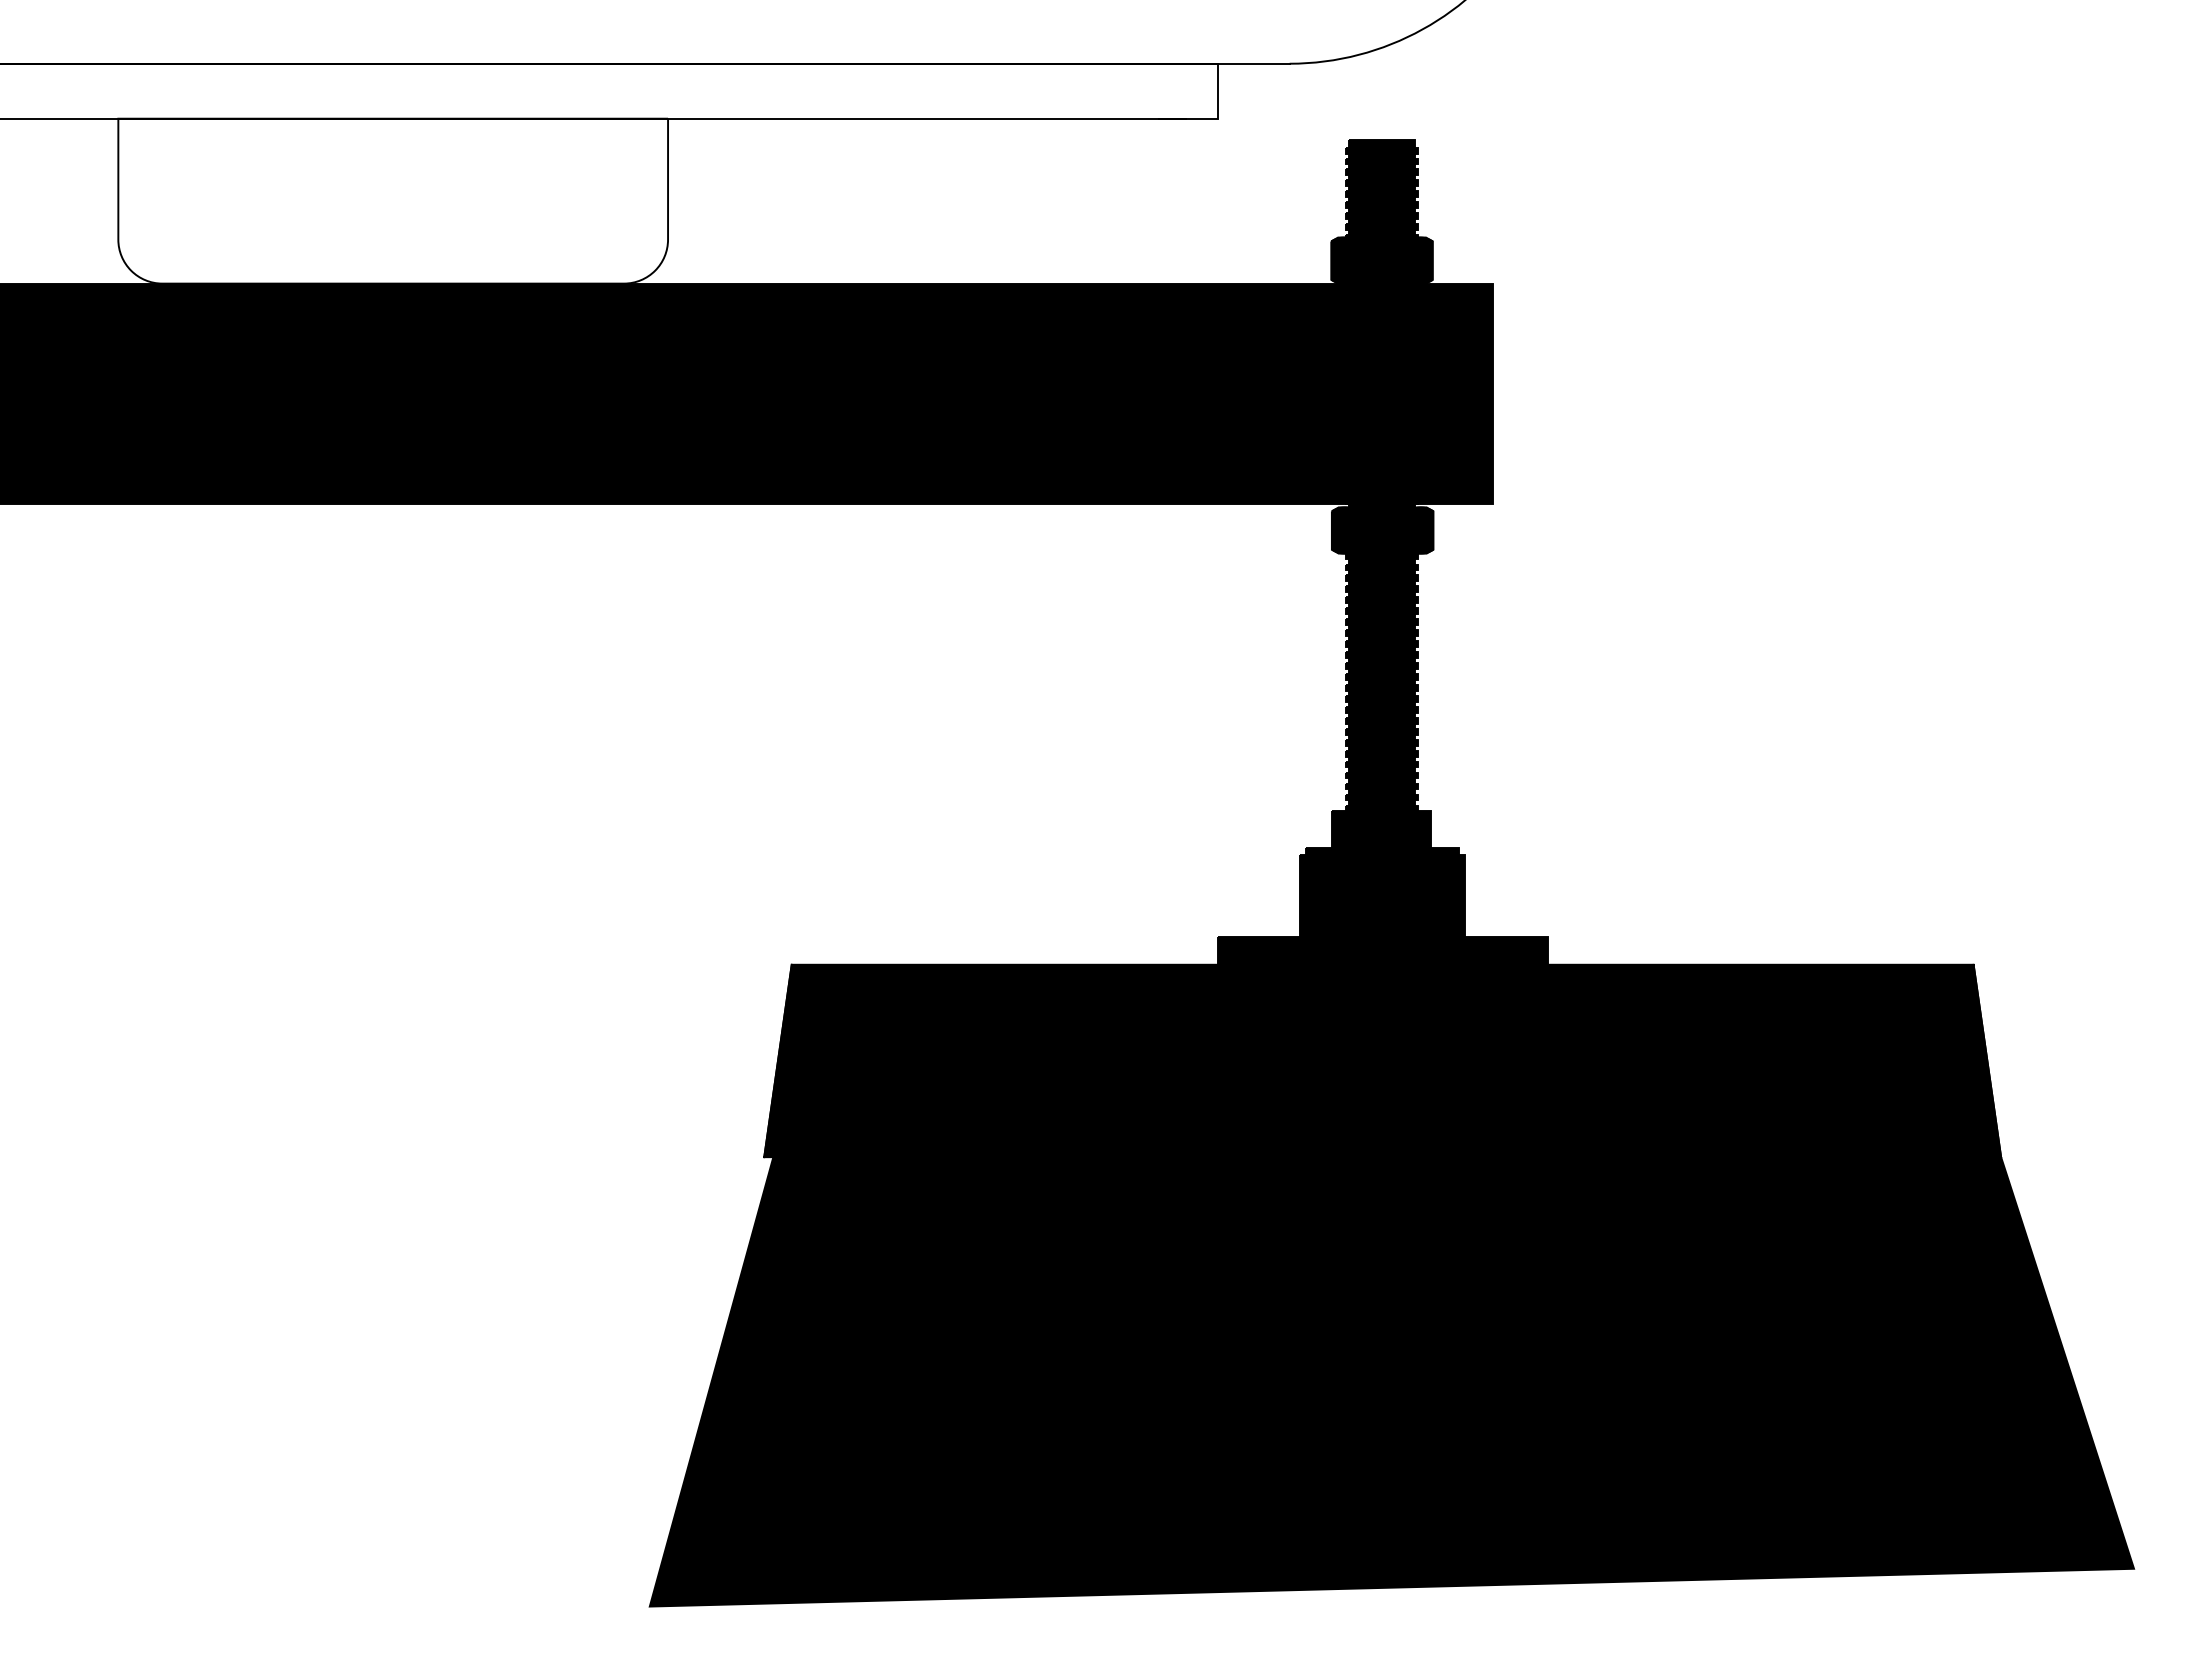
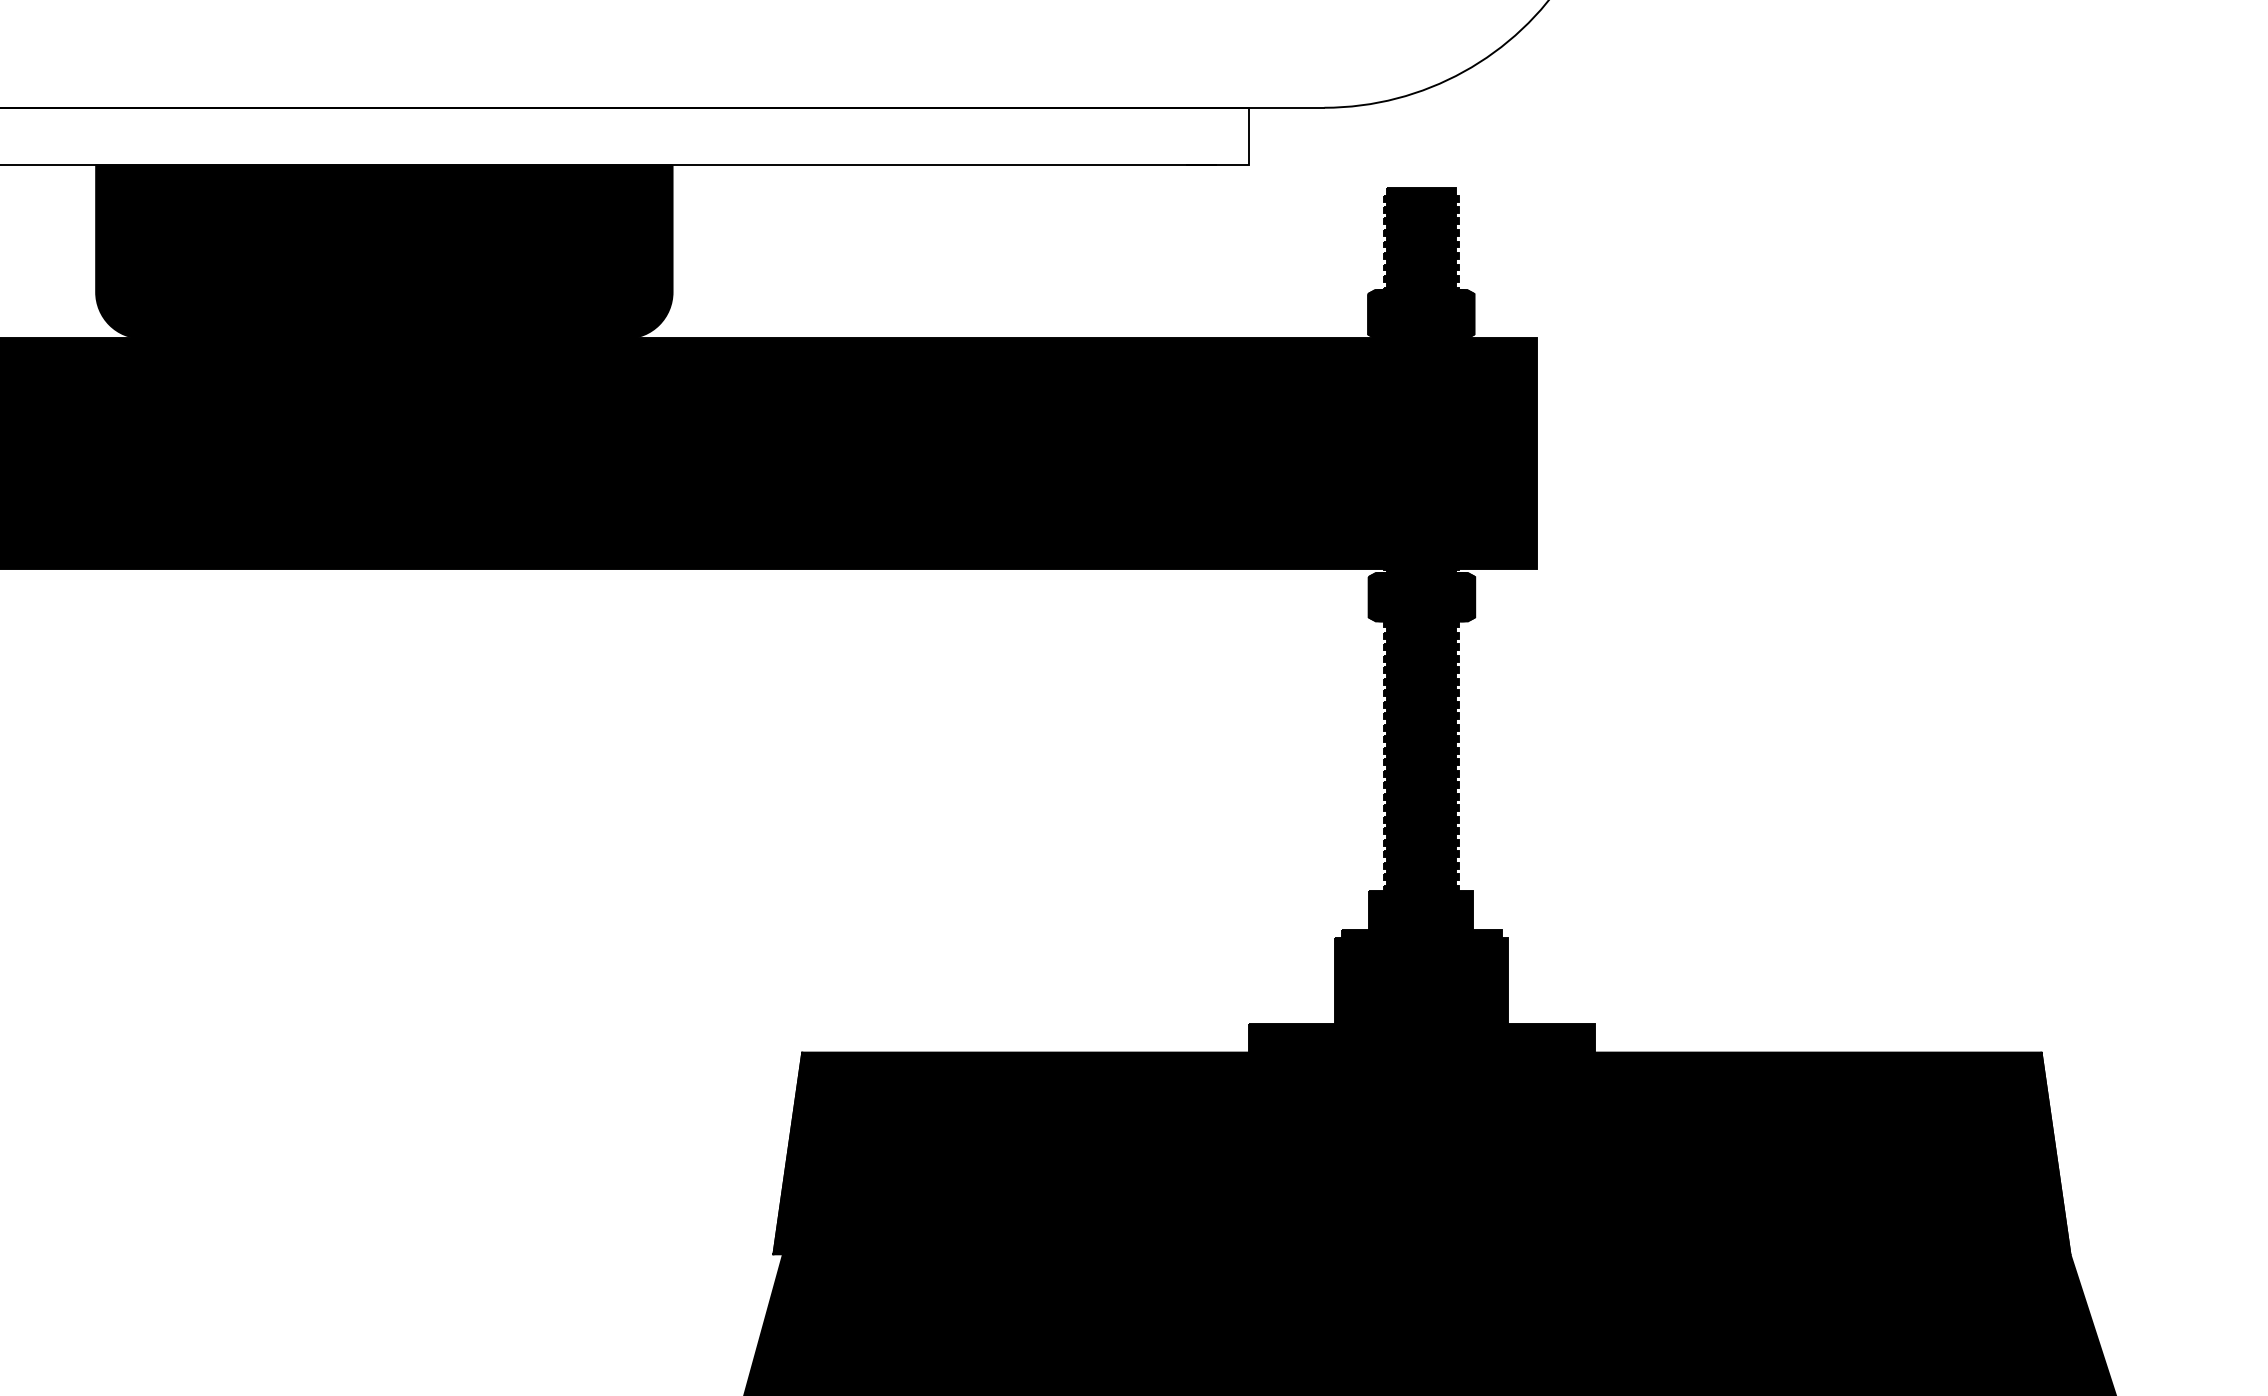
fill: (393, 200) -> (384, 251), added

